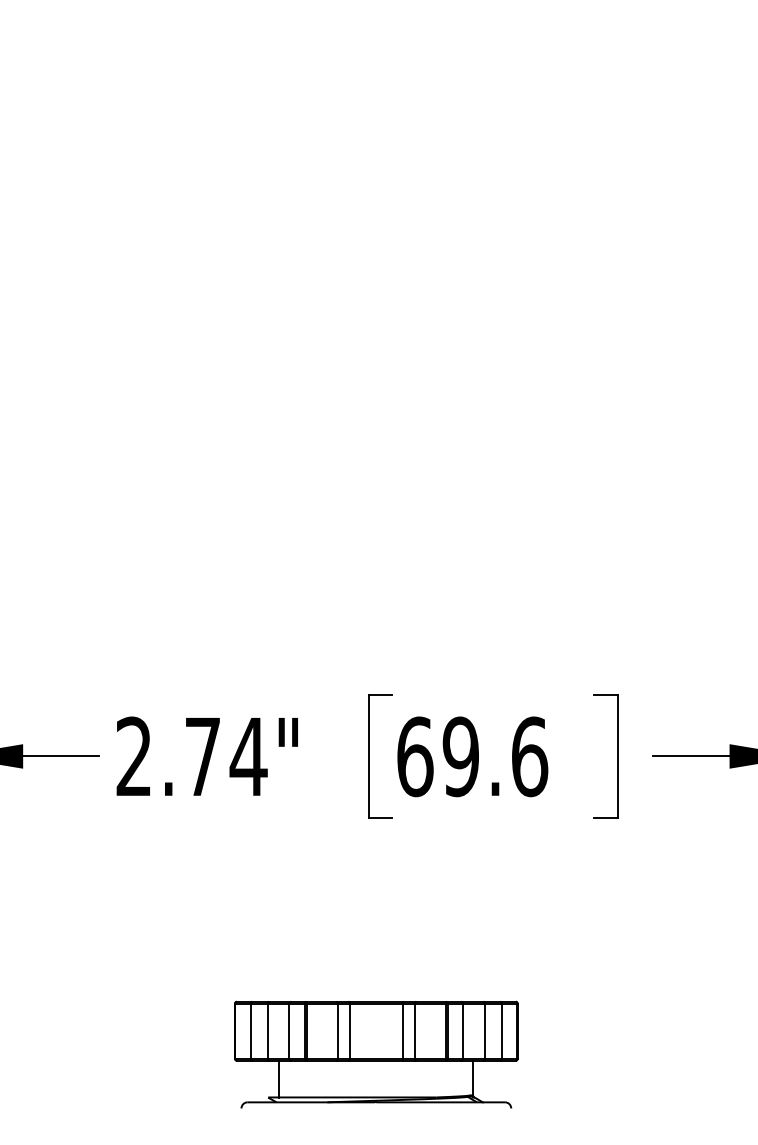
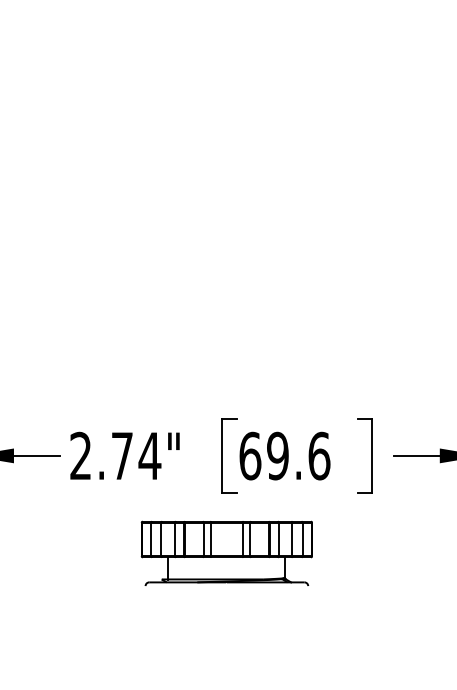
part: (375, 1052) -> (226, 552), moved

